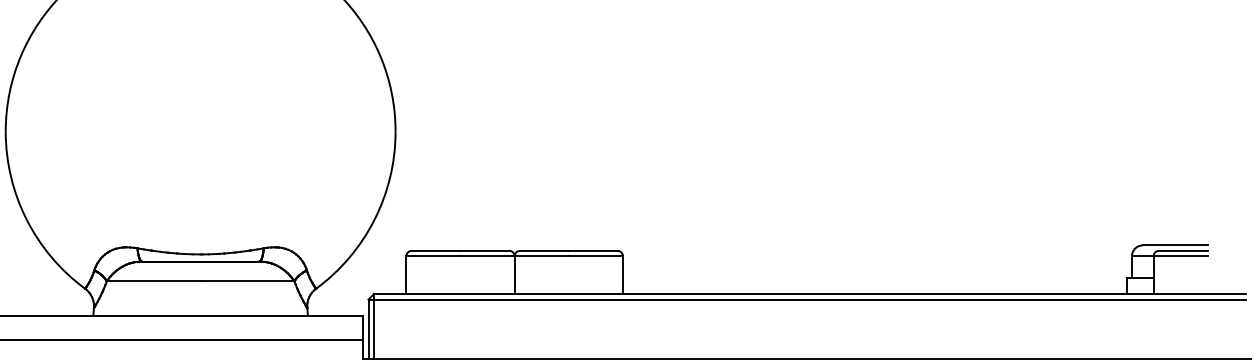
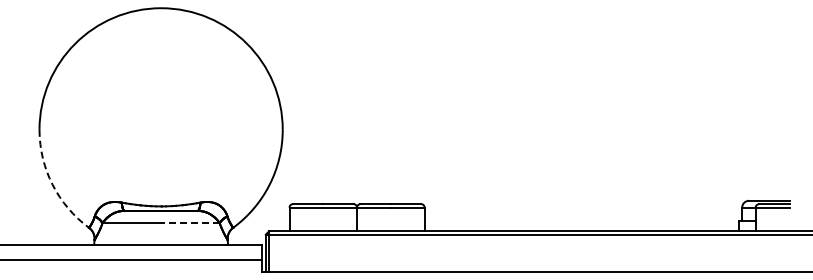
arc: (26, 219) -> (52, 184), solid -> dashed
line: (246, 281) -> (189, 223), solid -> dashed

